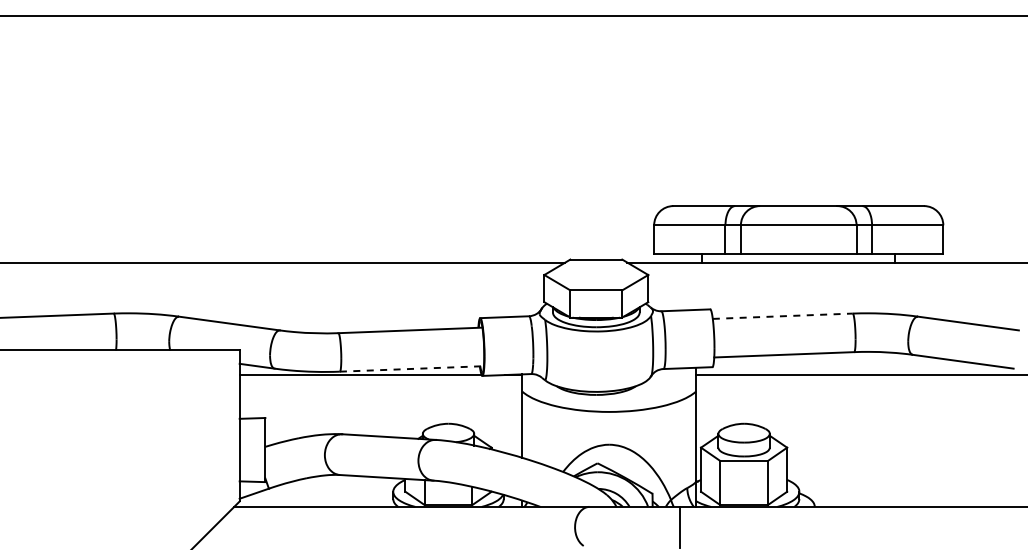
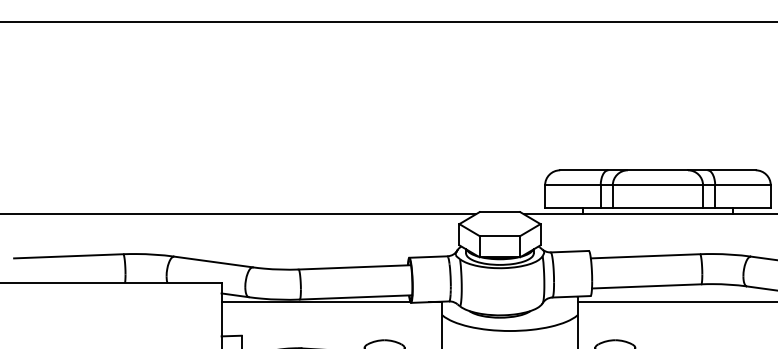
line: (783, 316) -> (646, 256), dashed -> solid
line: (412, 368) -> (356, 297), dashed -> solid

